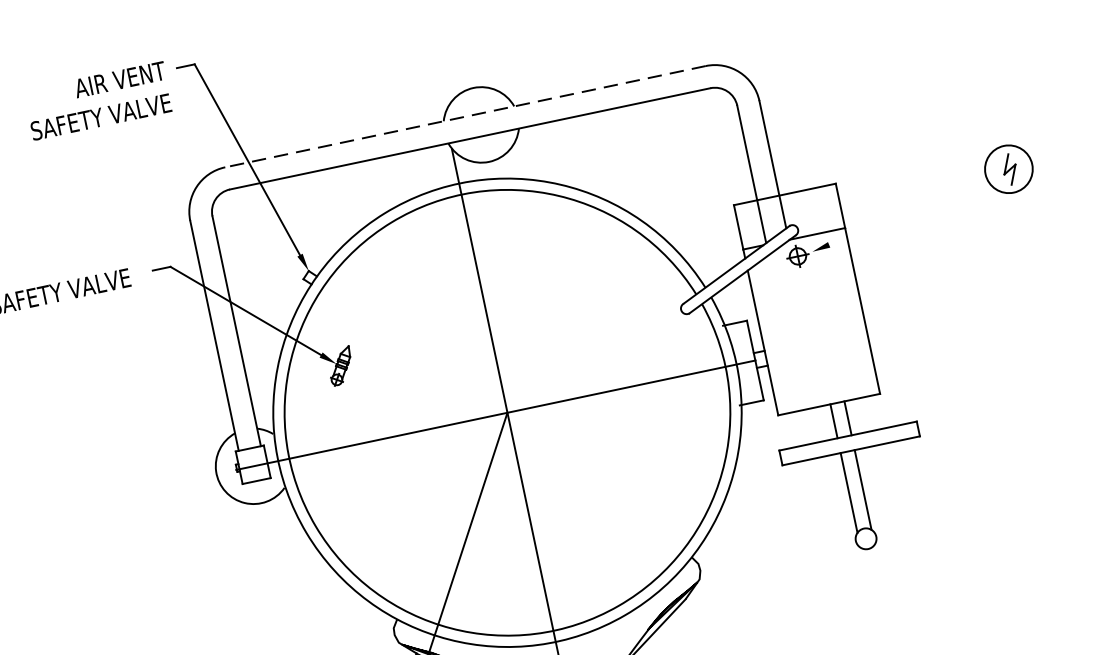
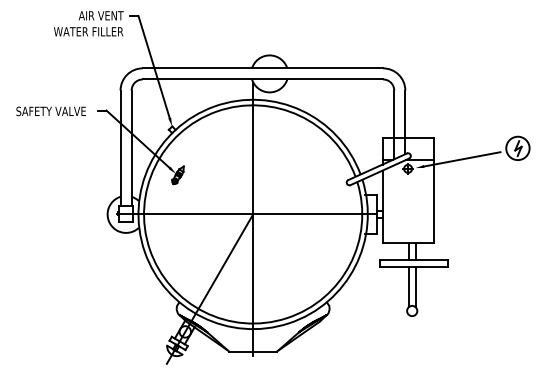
text: (101, 116) -> (88, 31), SAFETY VALVE -> WATER FILLER
line: (464, 117) -> (262, 68), dashed -> solid
line: (902, 214) -> (462, 159), added

